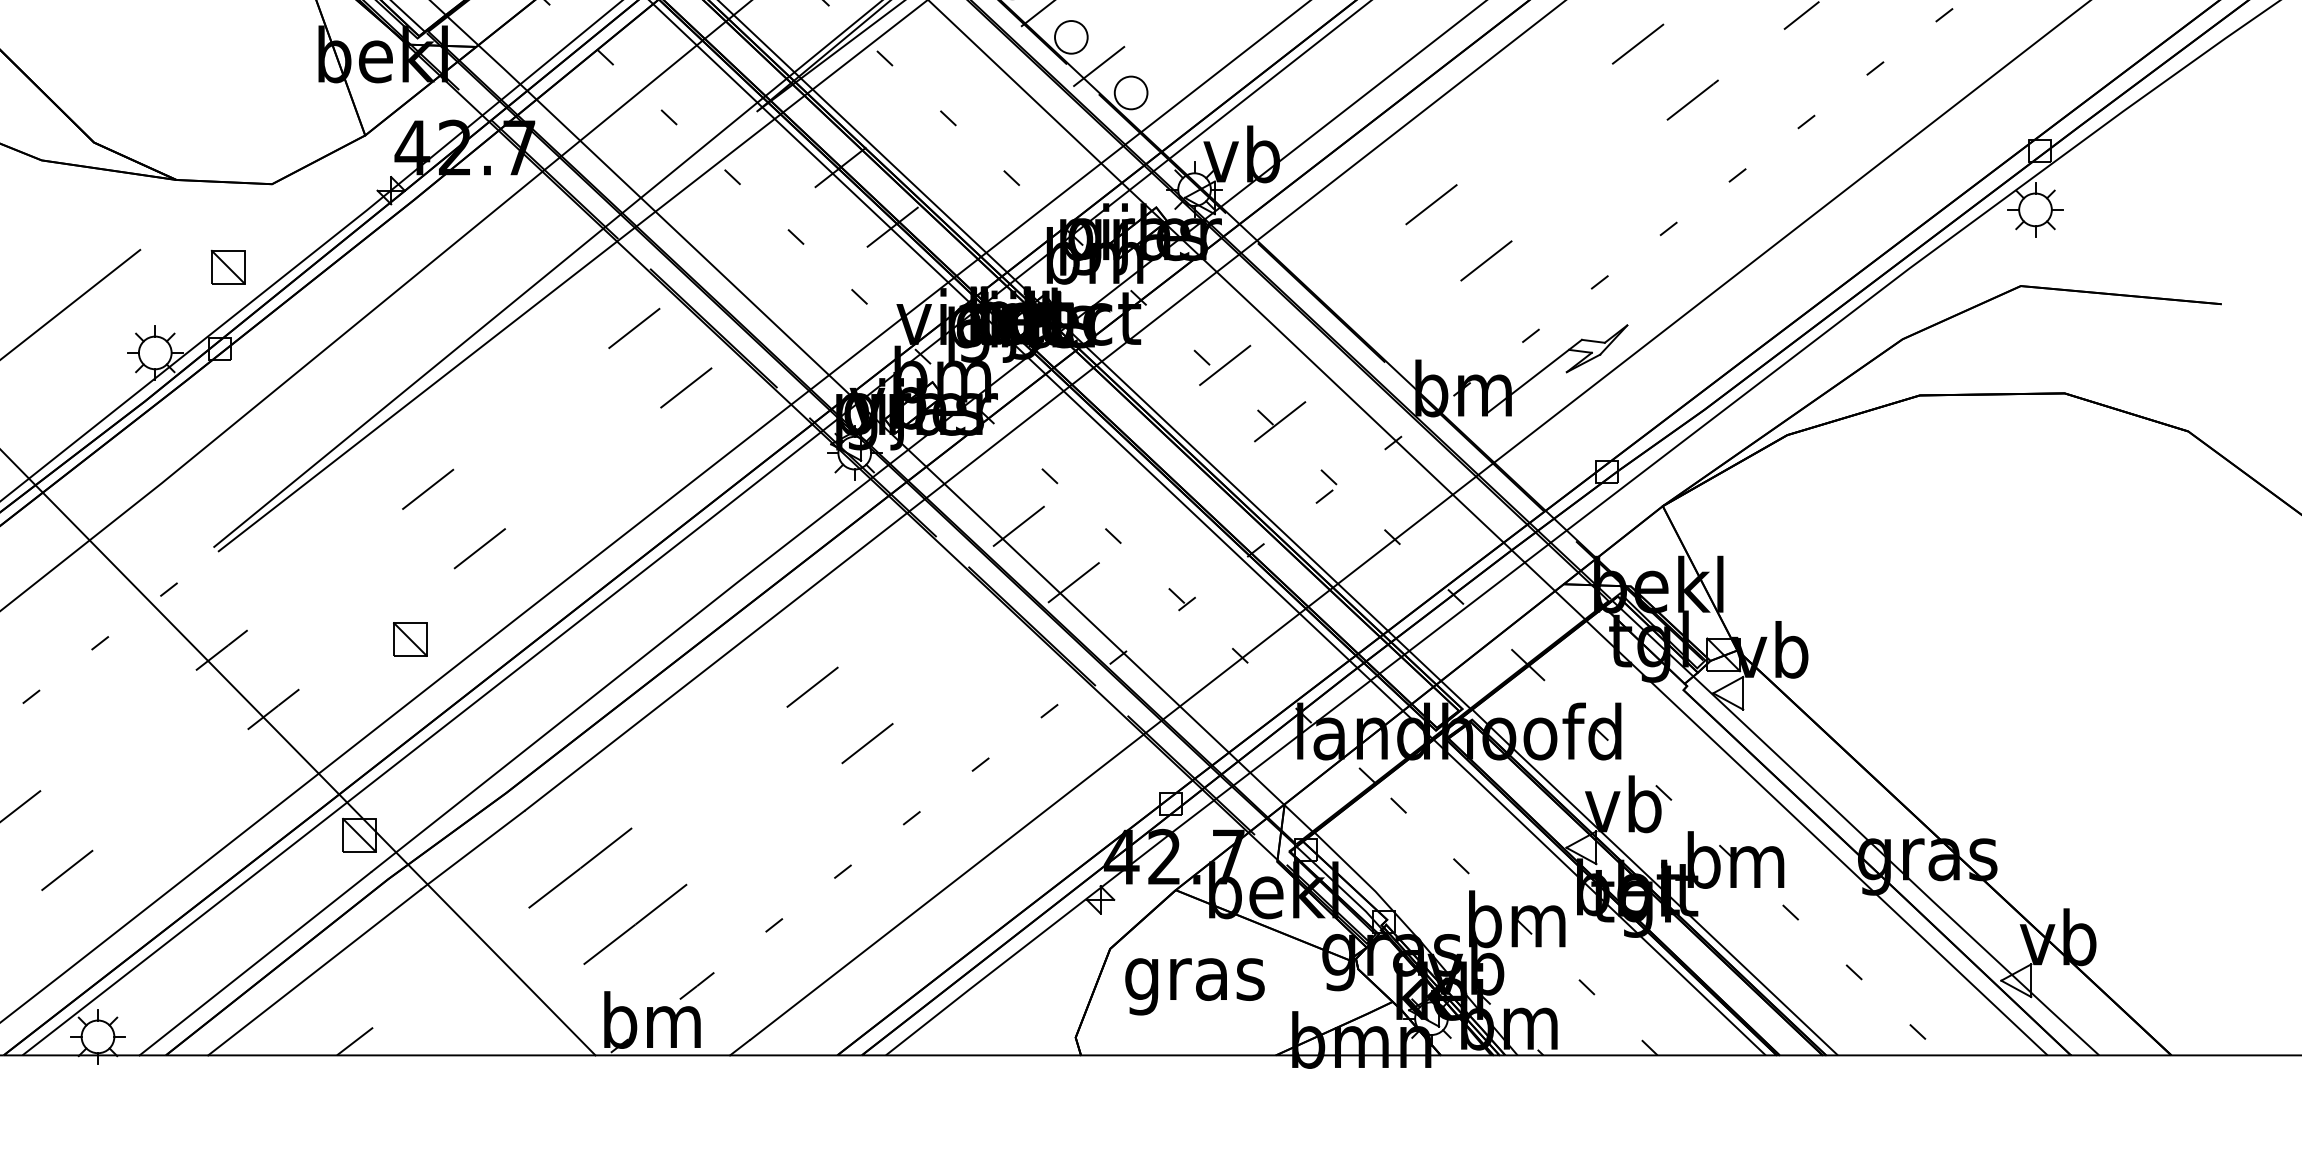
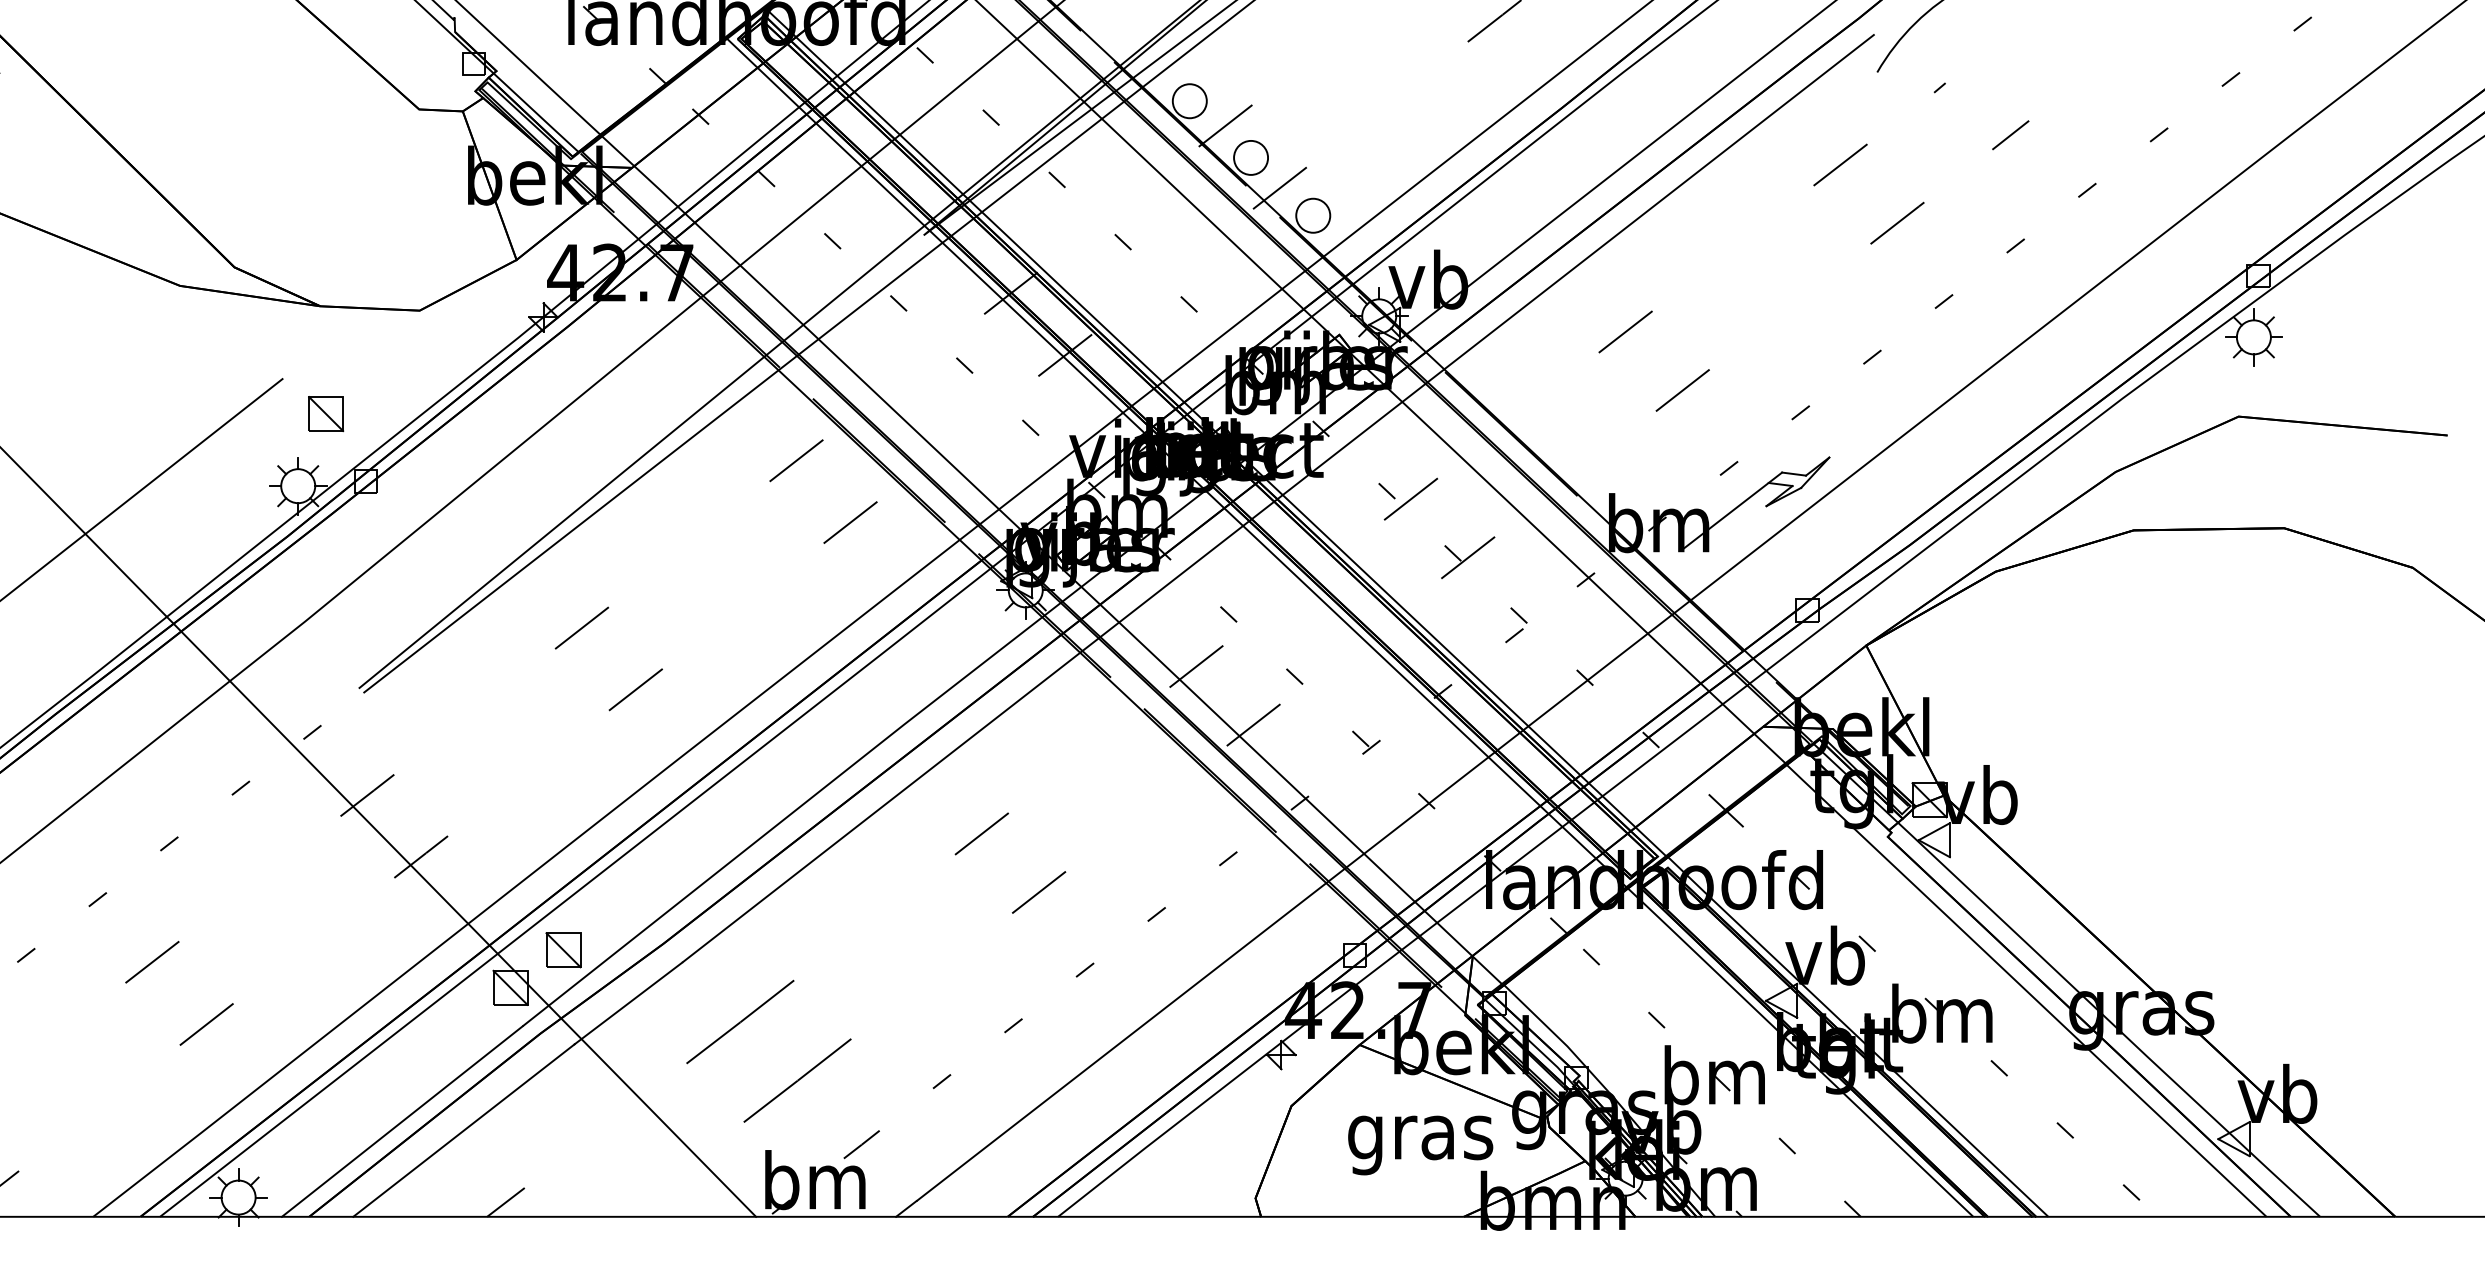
part: (228, 267) -> (326, 414), moved
part: (410, 639) -> (563, 950), moved
text: (1194, 986) -> (1420, 1145), moved

